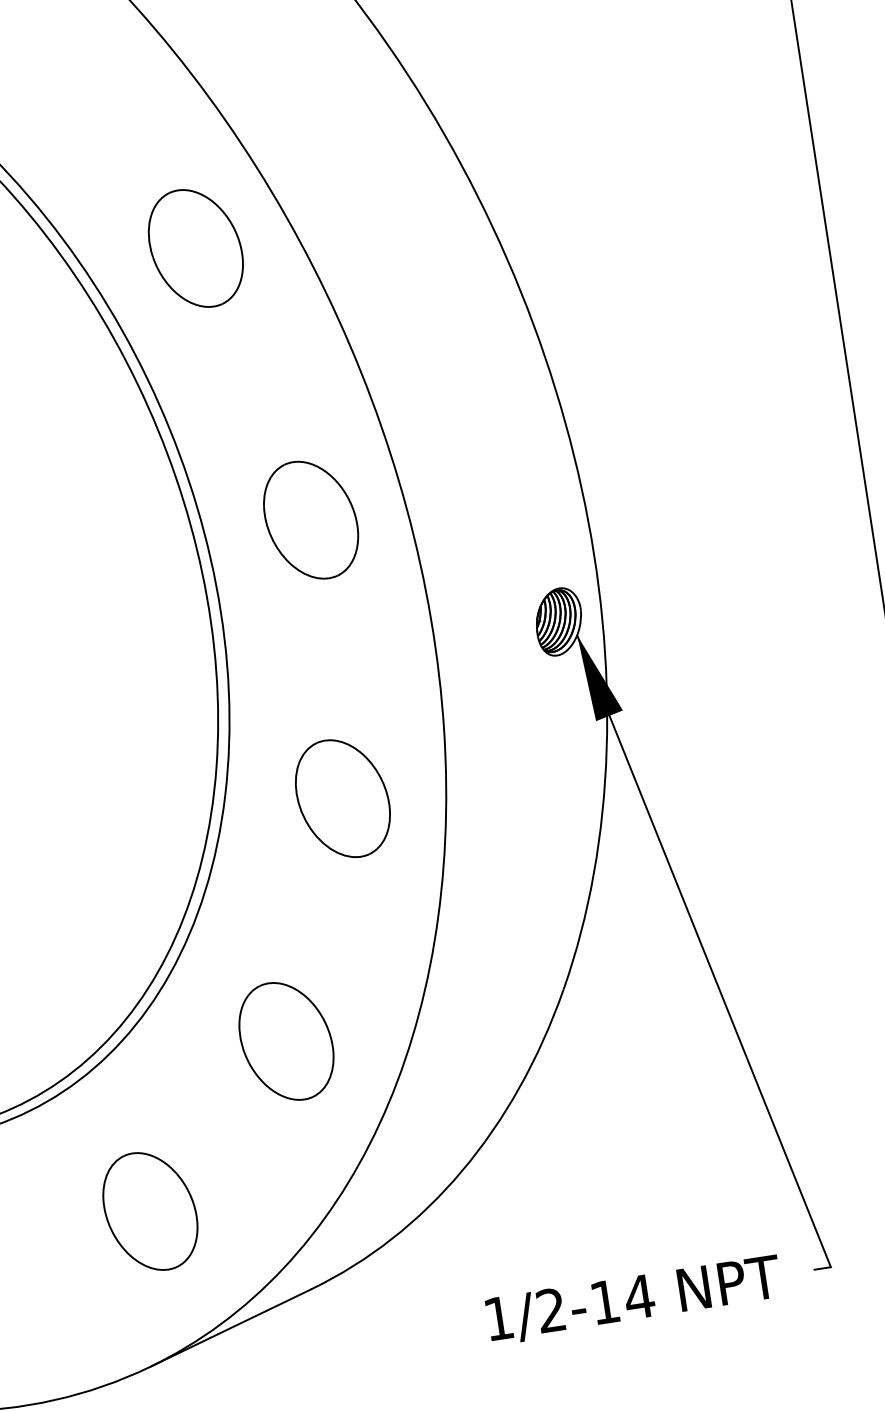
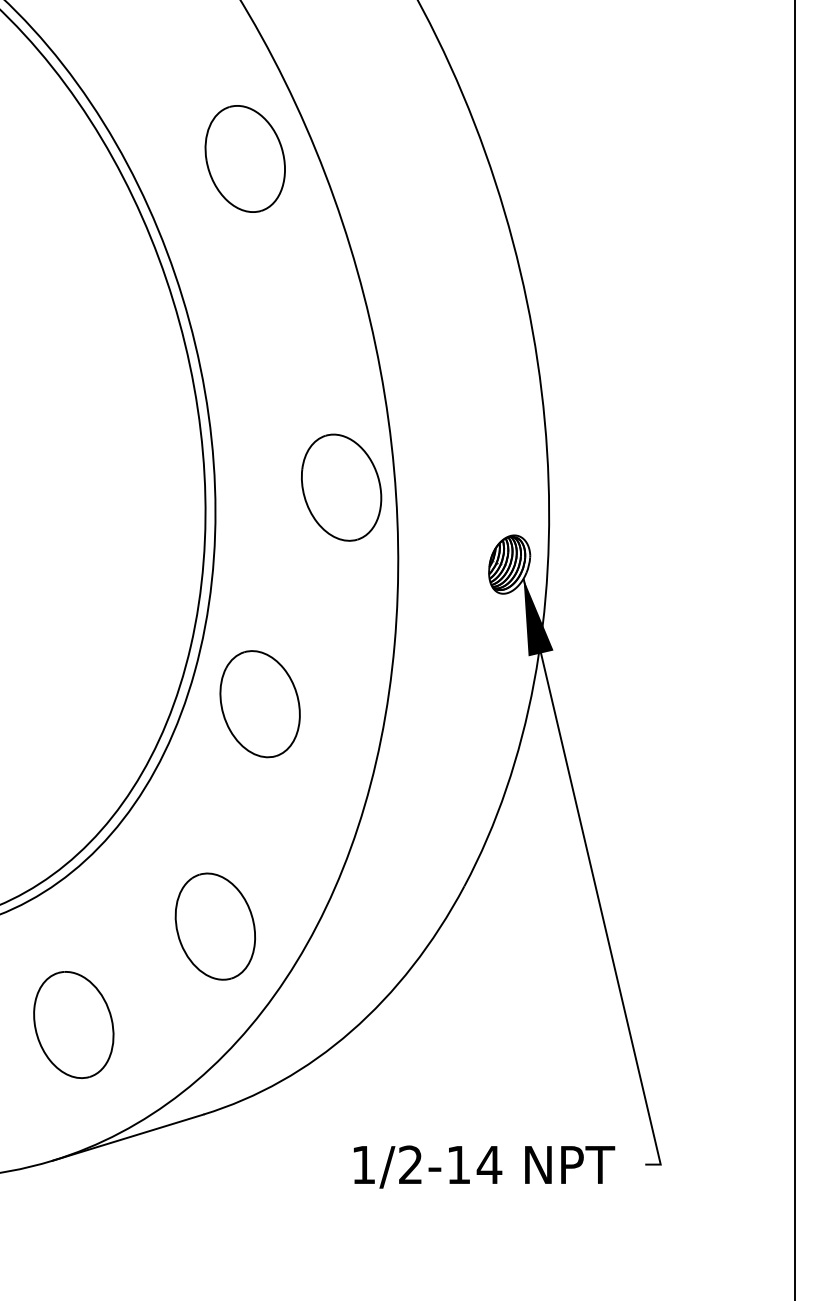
part: (194, 248) -> (244, 158), moved
part: (310, 519) -> (341, 487), moved
part: (342, 799) -> (259, 704), moved
part: (285, 1041) -> (214, 926), moved

